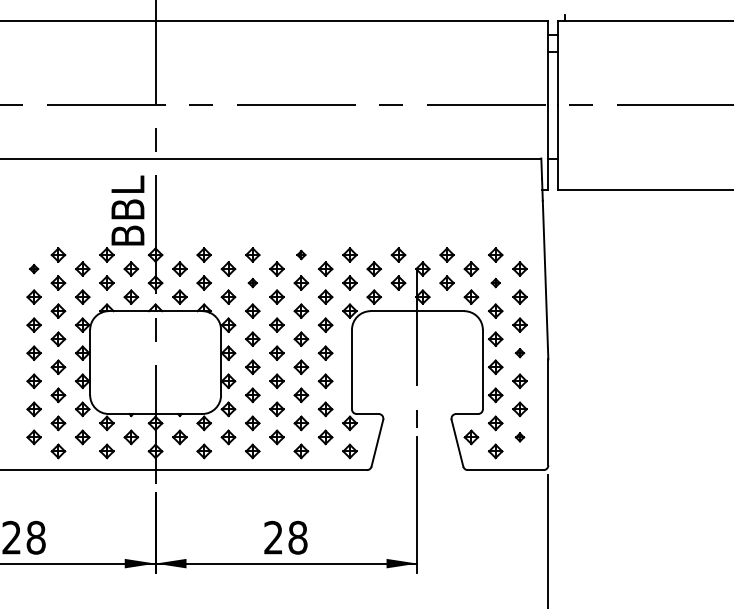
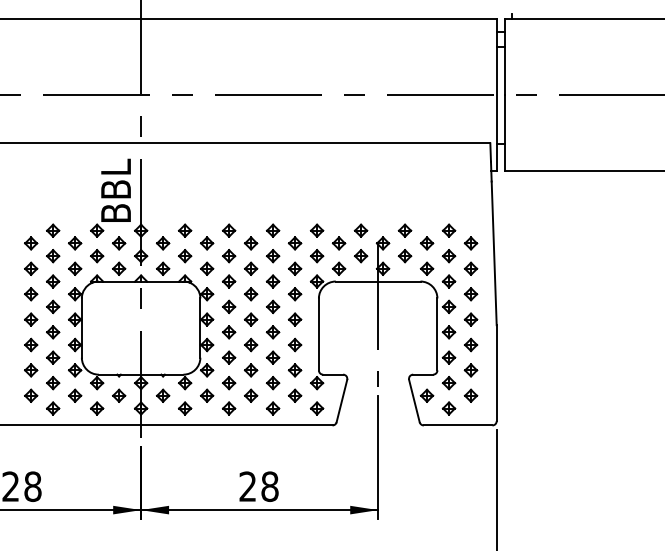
part: (301, 254) -> (273, 230), size x1.67
part: (33, 268) -> (30, 242), size x1.67
part: (252, 282) -> (228, 255), size x1.67
part: (495, 282) -> (448, 255), size x1.67
part: (519, 352) -> (470, 318), size x1.67
part: (519, 437) -> (470, 395), size x1.67

